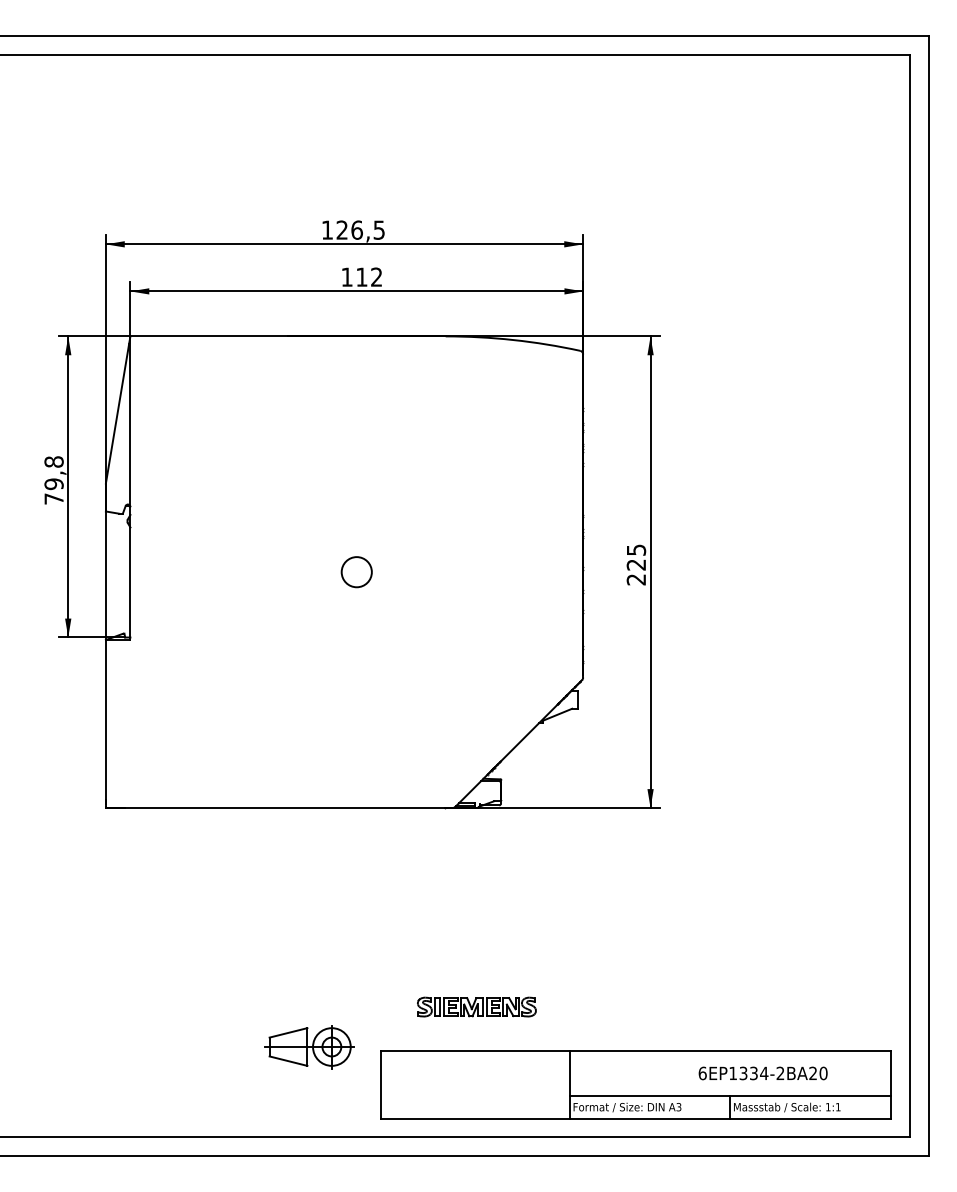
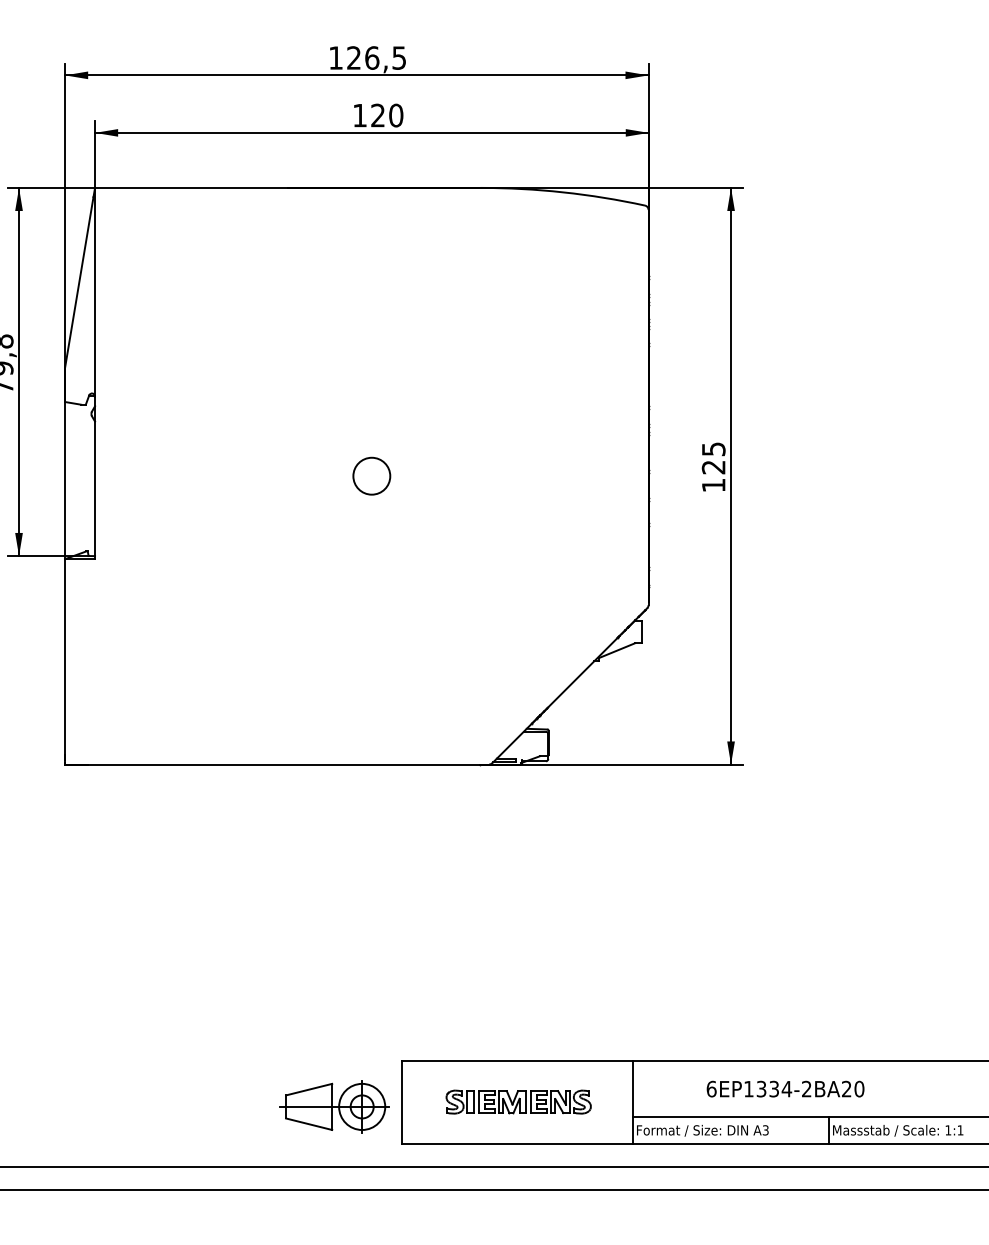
text: (369, 276) -> (387, 114), 112 -> 120
text: (635, 579) -> (712, 485), 225 -> 125
part: (476, 1006) -> (518, 1101), moved
part: (309, 1047) -> (334, 1107), moved
text: (762, 1073) -> (784, 1089), moved

